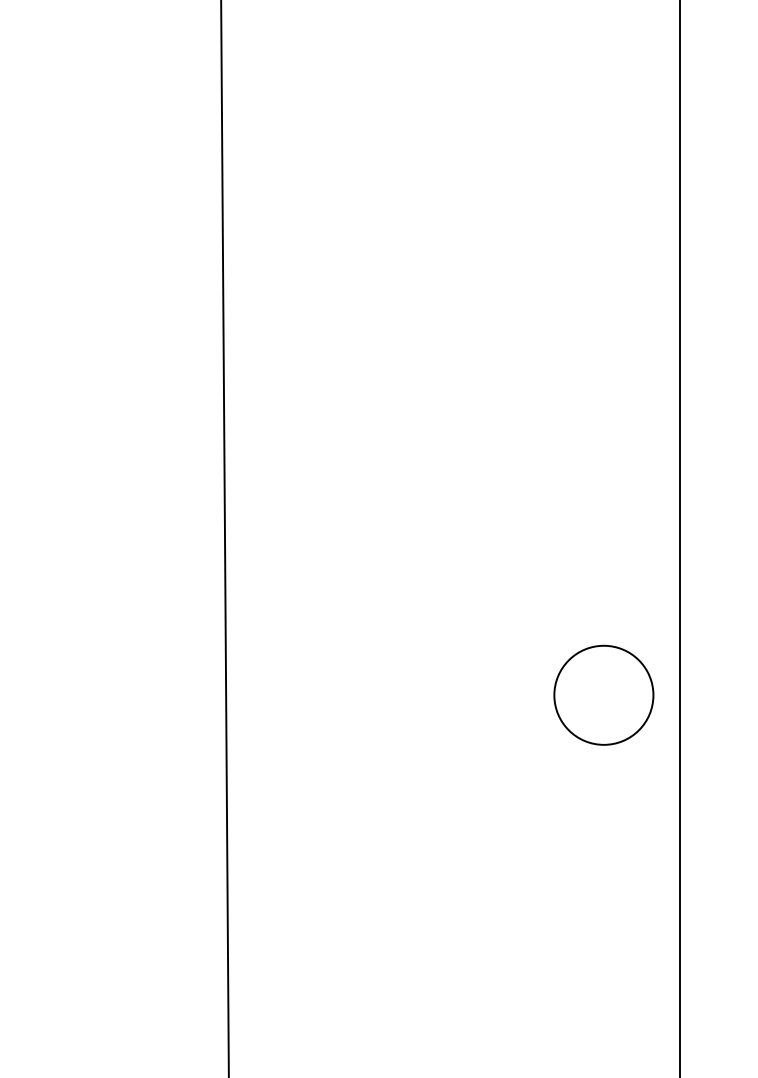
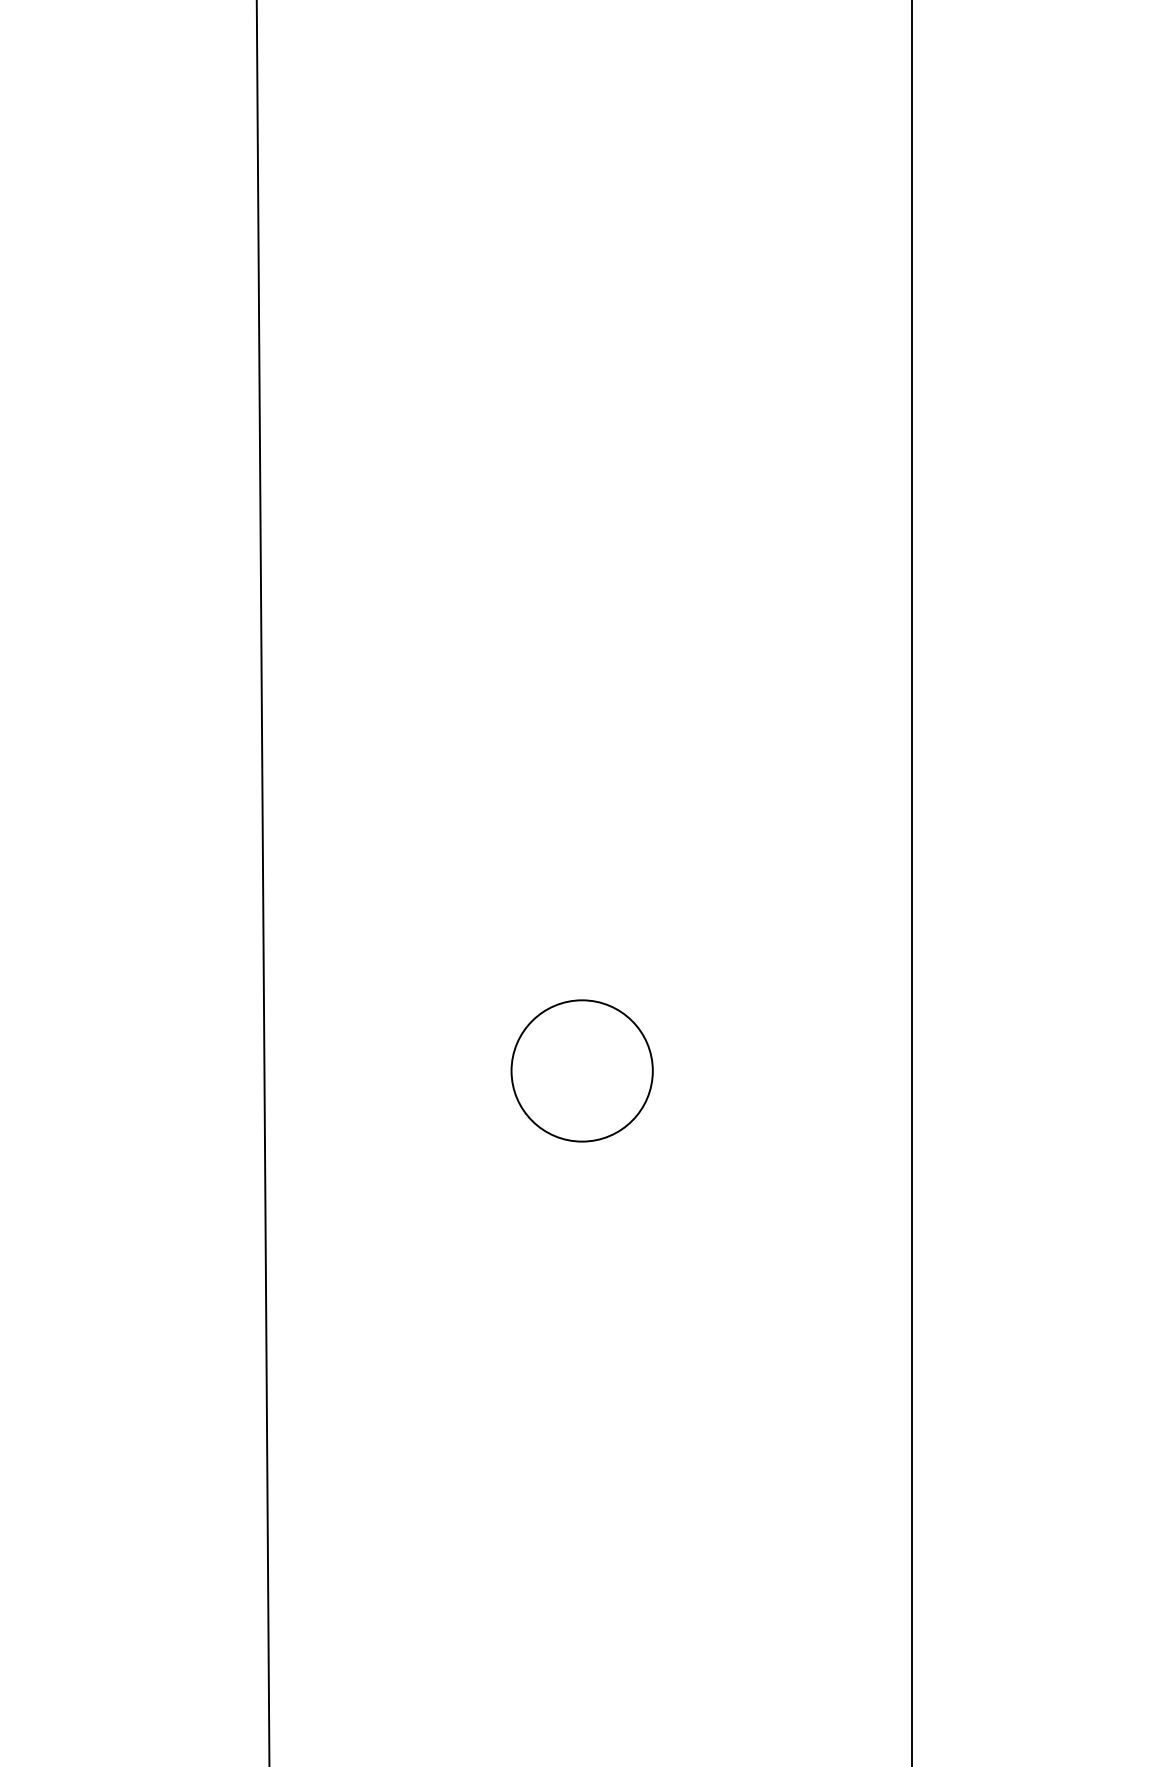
circle: (603, 695) -> (581, 1070), moved

